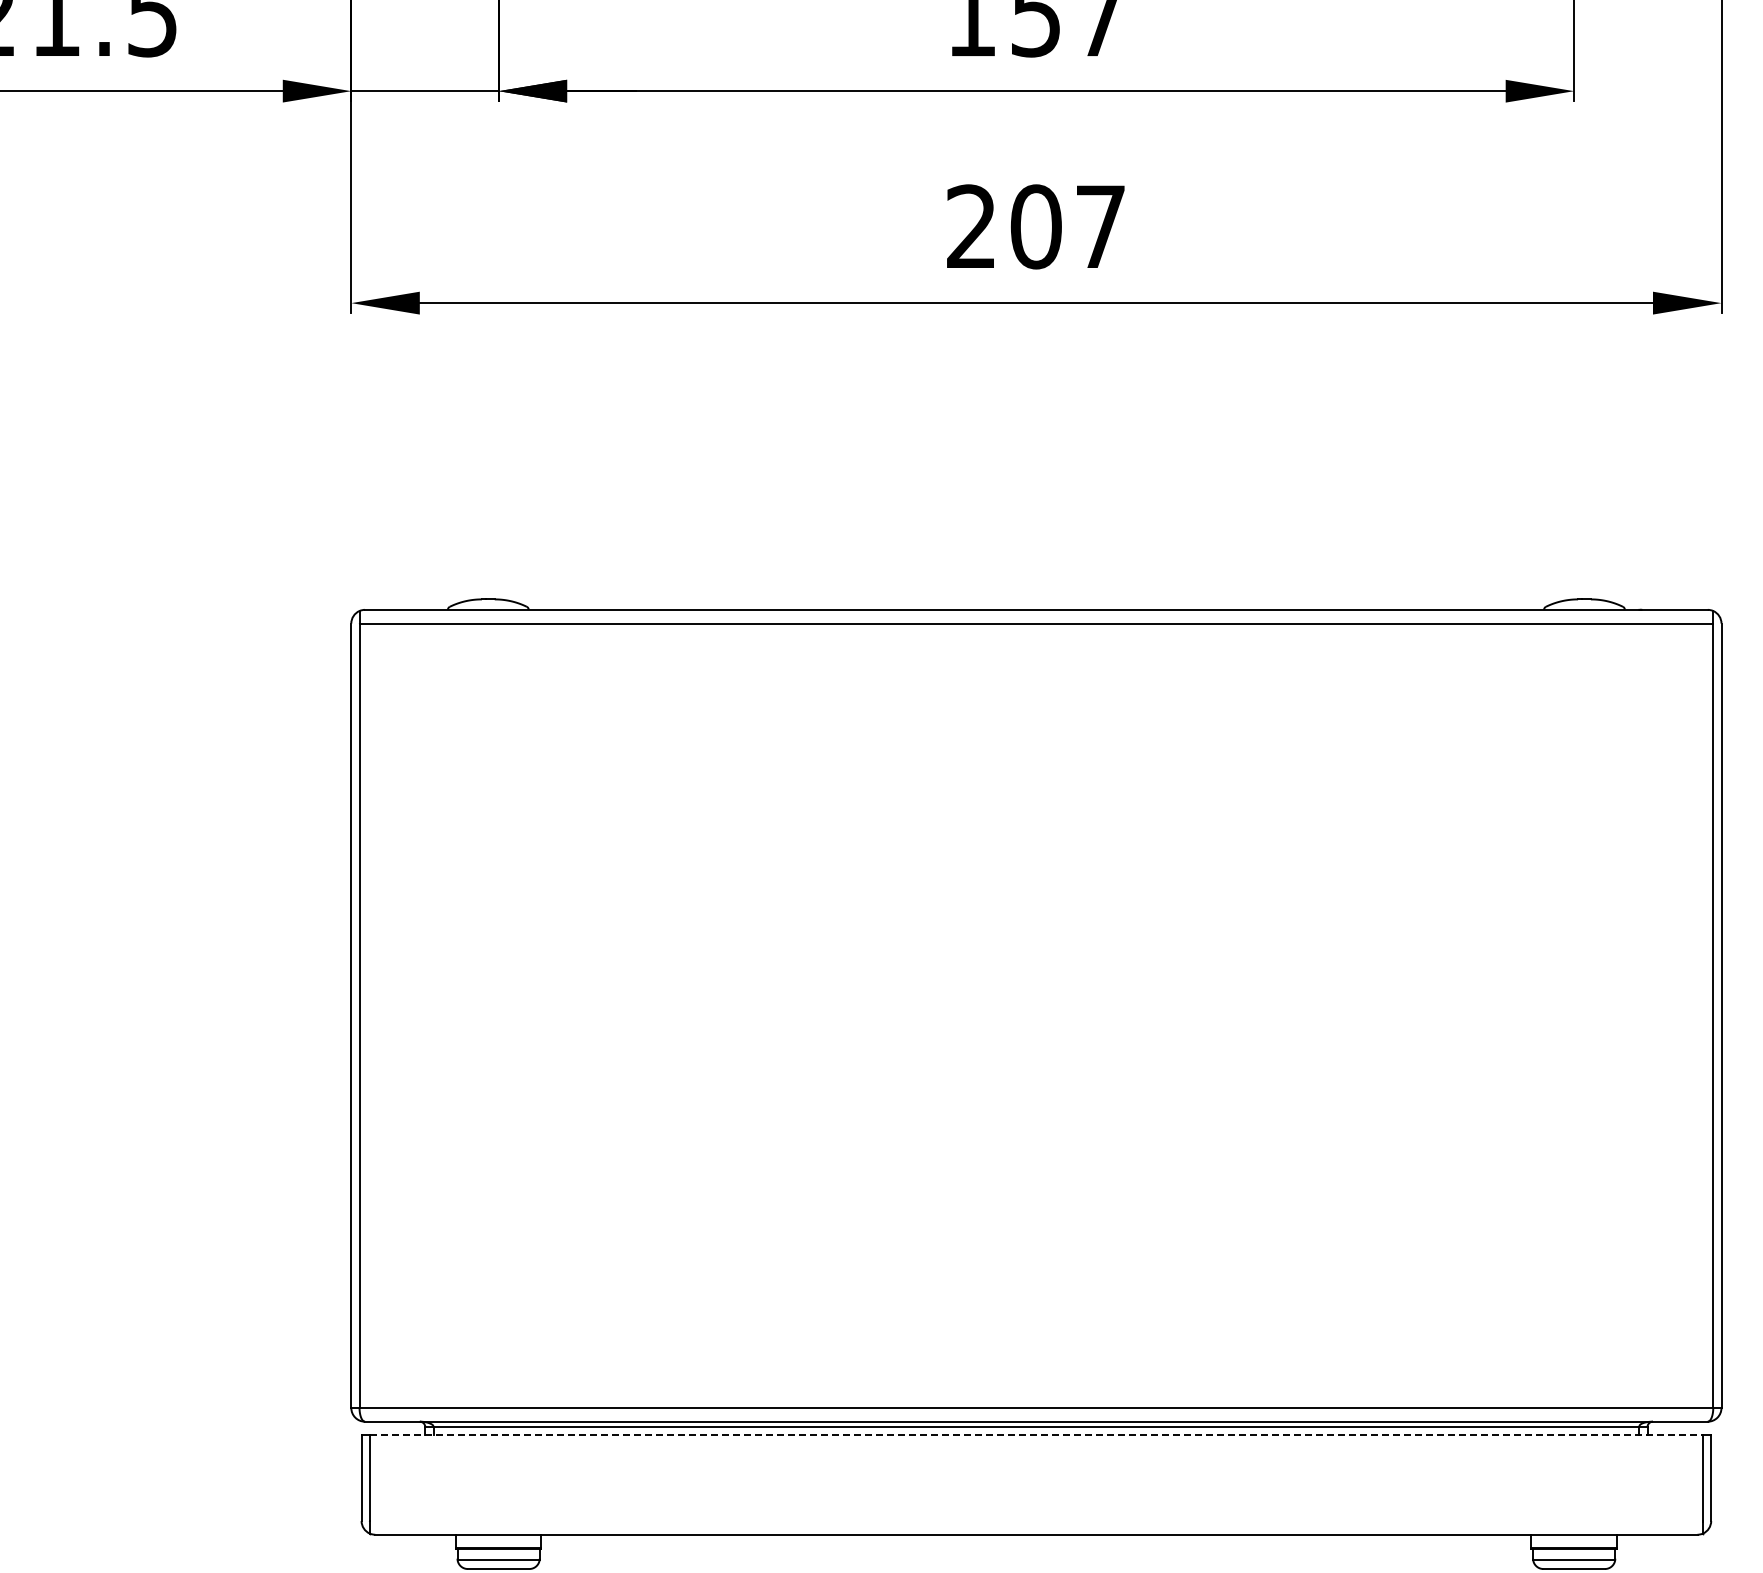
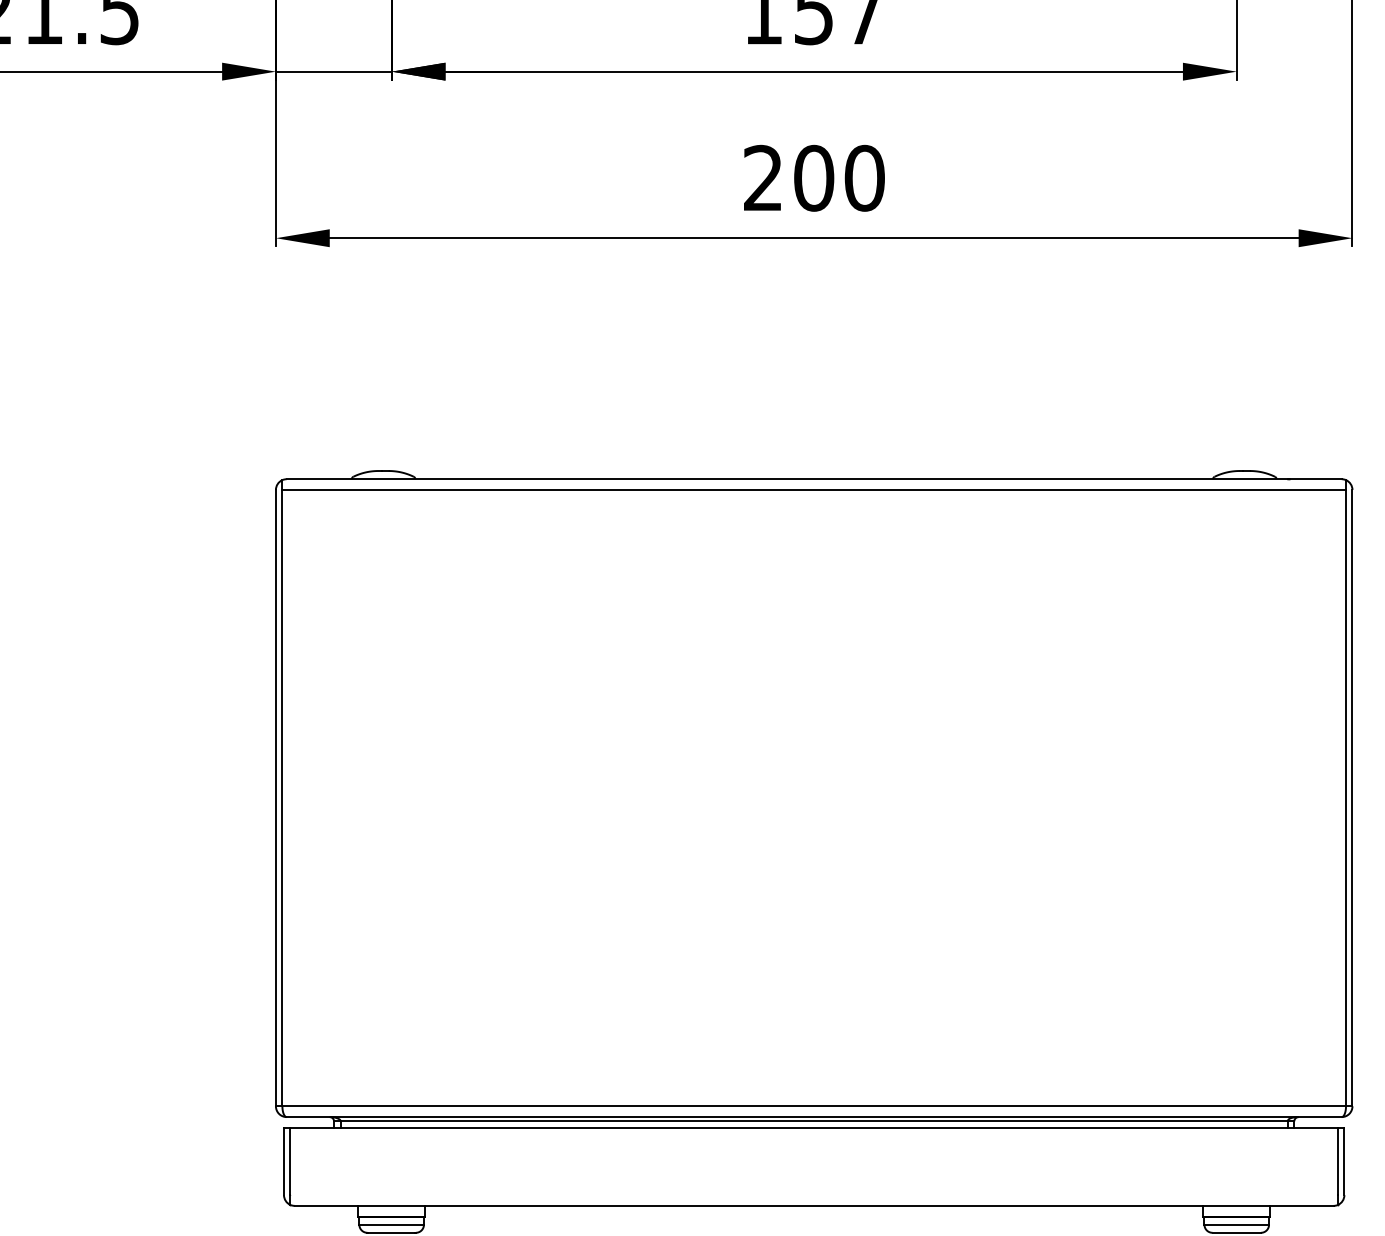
text: (1100, 226) -> (864, 178), 207 -> 200
line: (1036, 1435) -> (814, 1127), dashed -> solid

